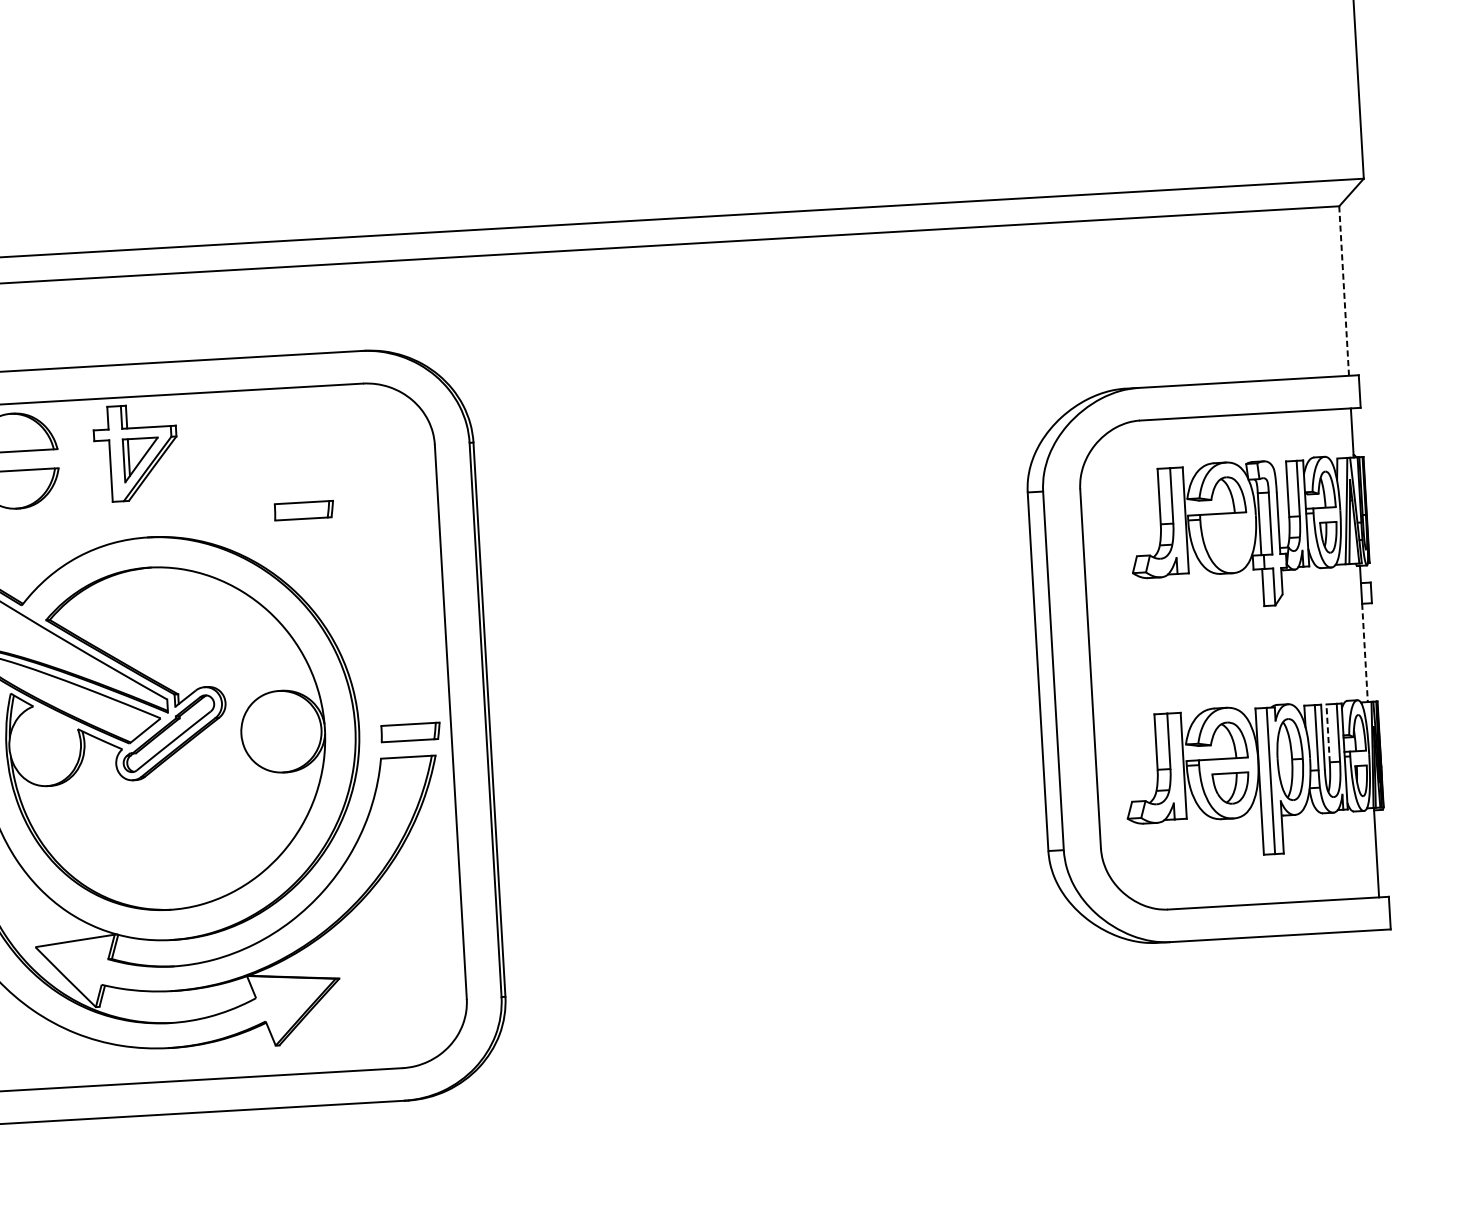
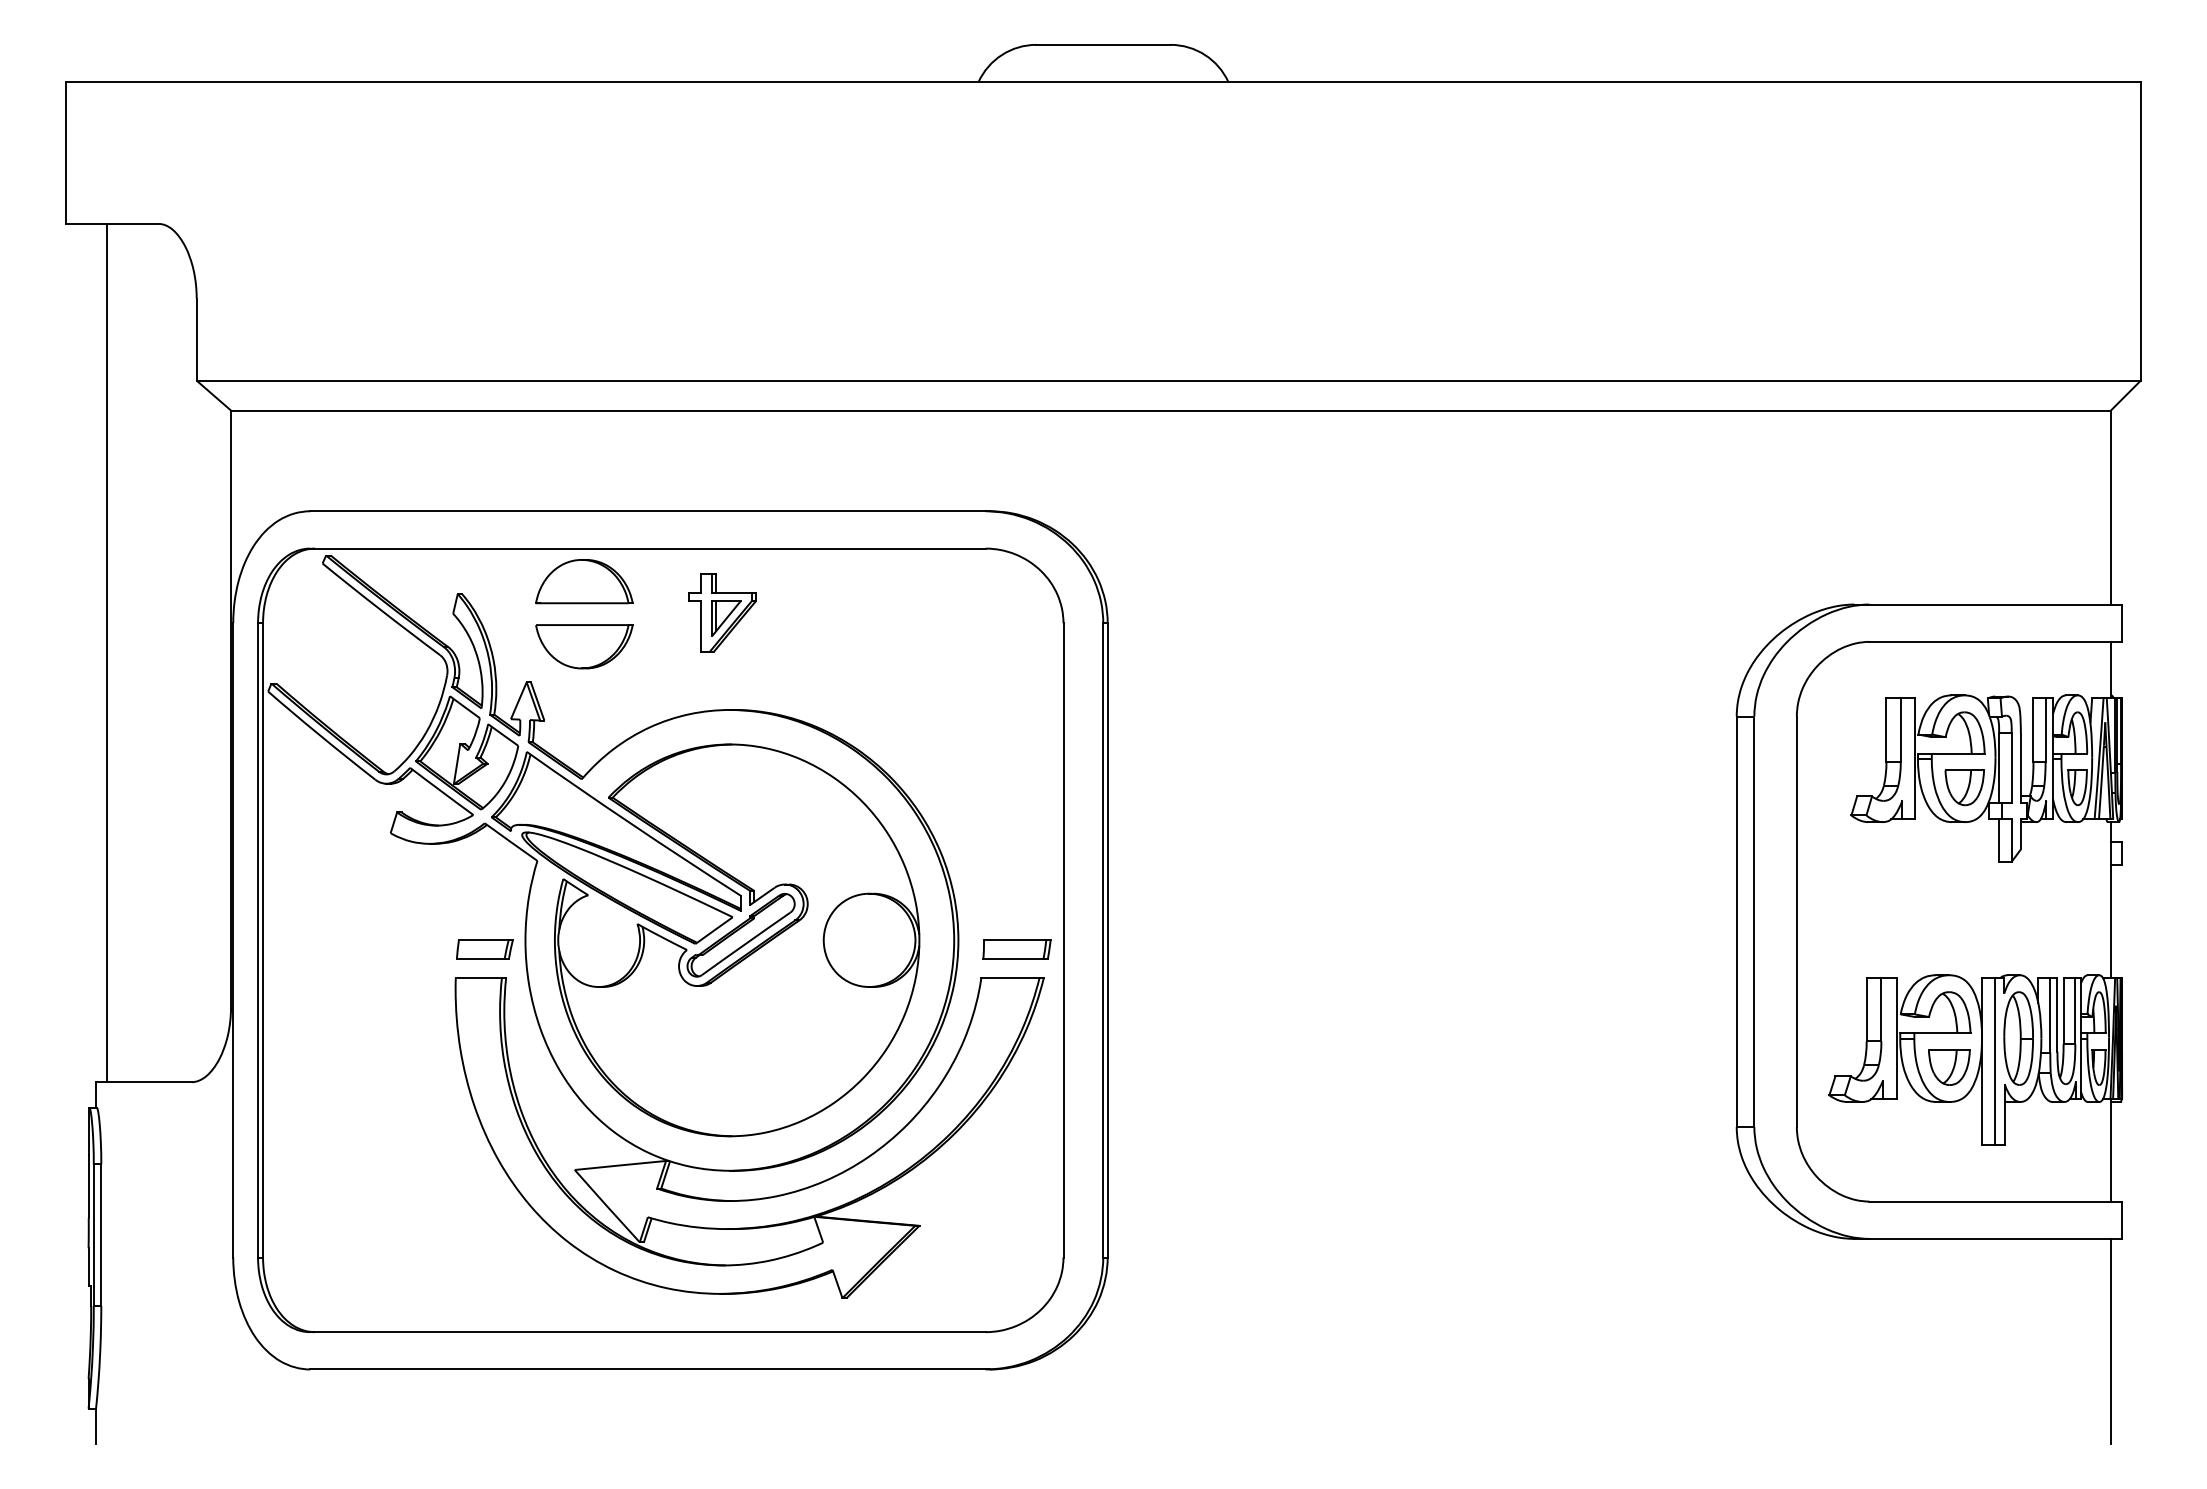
line: (1343, 291) -> (2110, 508), dashed -> solid
part: (136, 452) -> (722, 612), size x0.71
part: (303, 510) -> (909, 689), removed
part: (1230, 543) -> (1964, 787), added
line: (1364, 653) -> (2110, 922), dashed -> solid
line: (1328, 732) -> (2063, 1010), dashed -> solid
line: (1385, 1019) -> (2110, 1341), added

